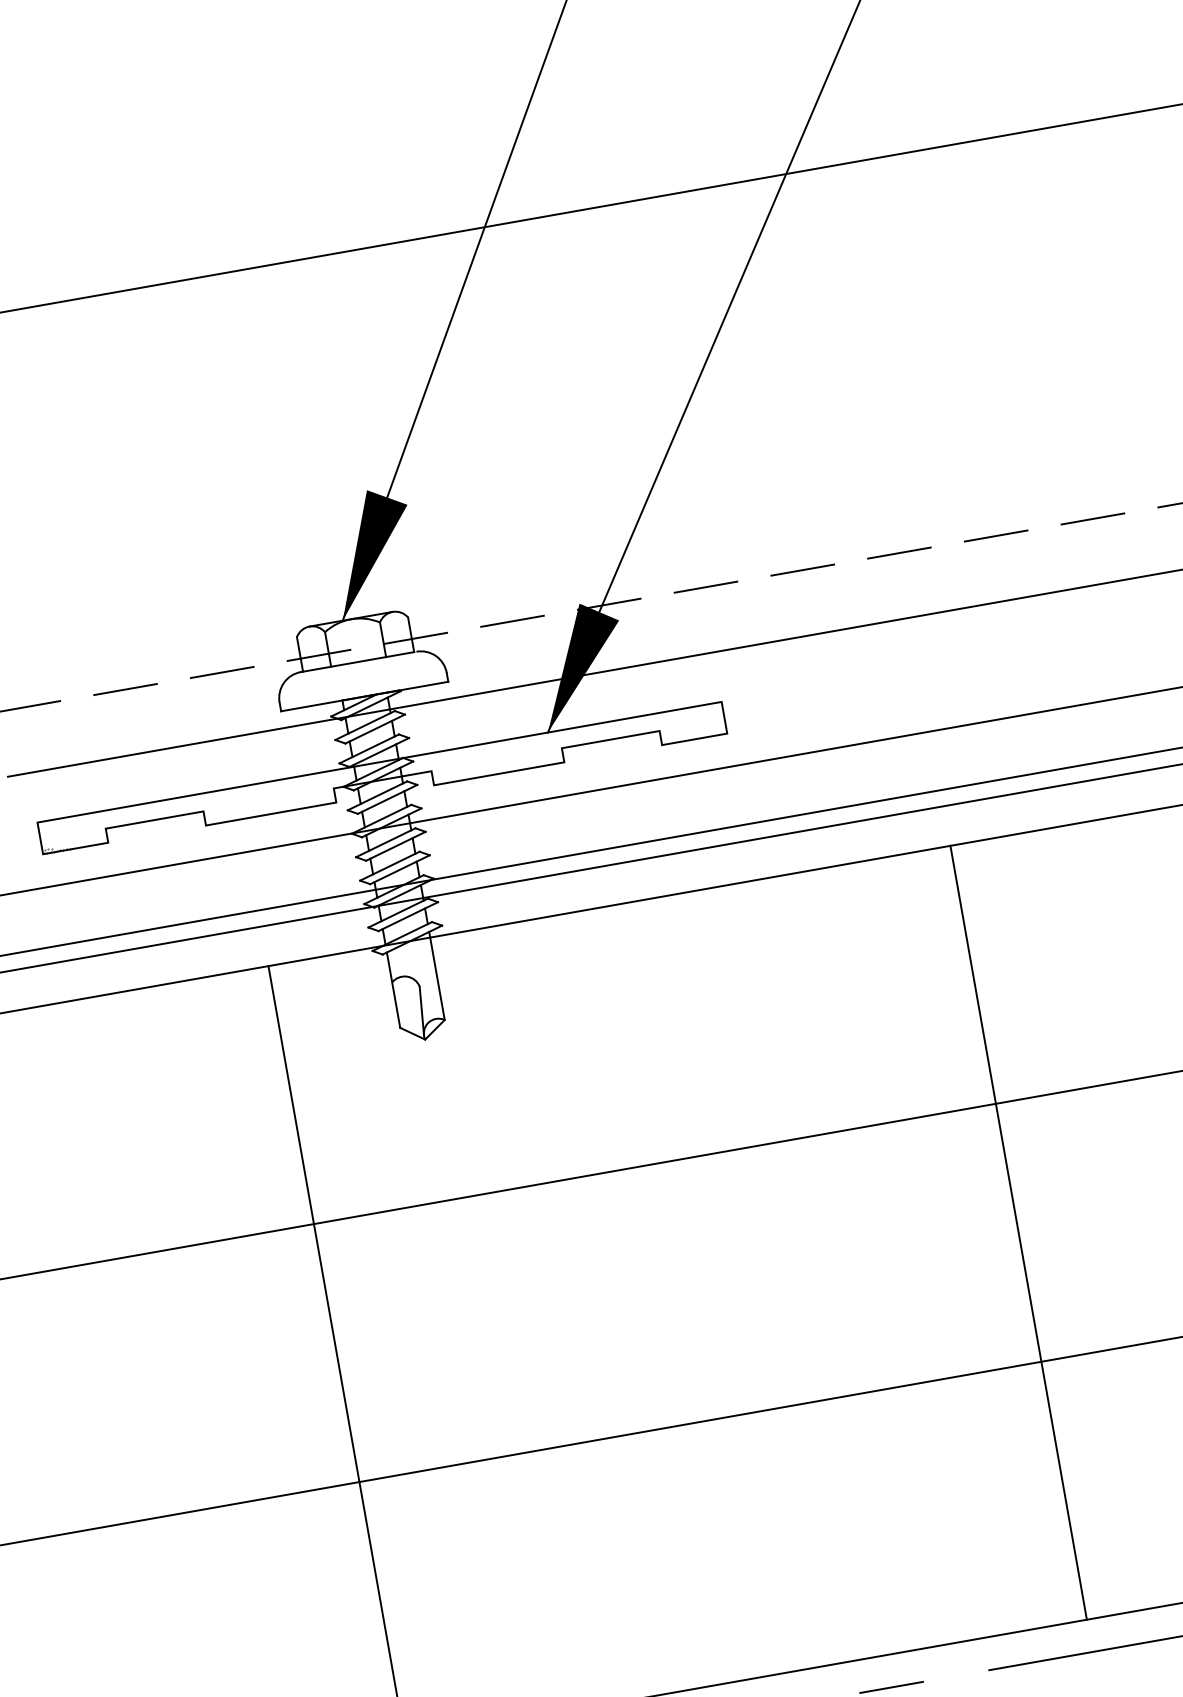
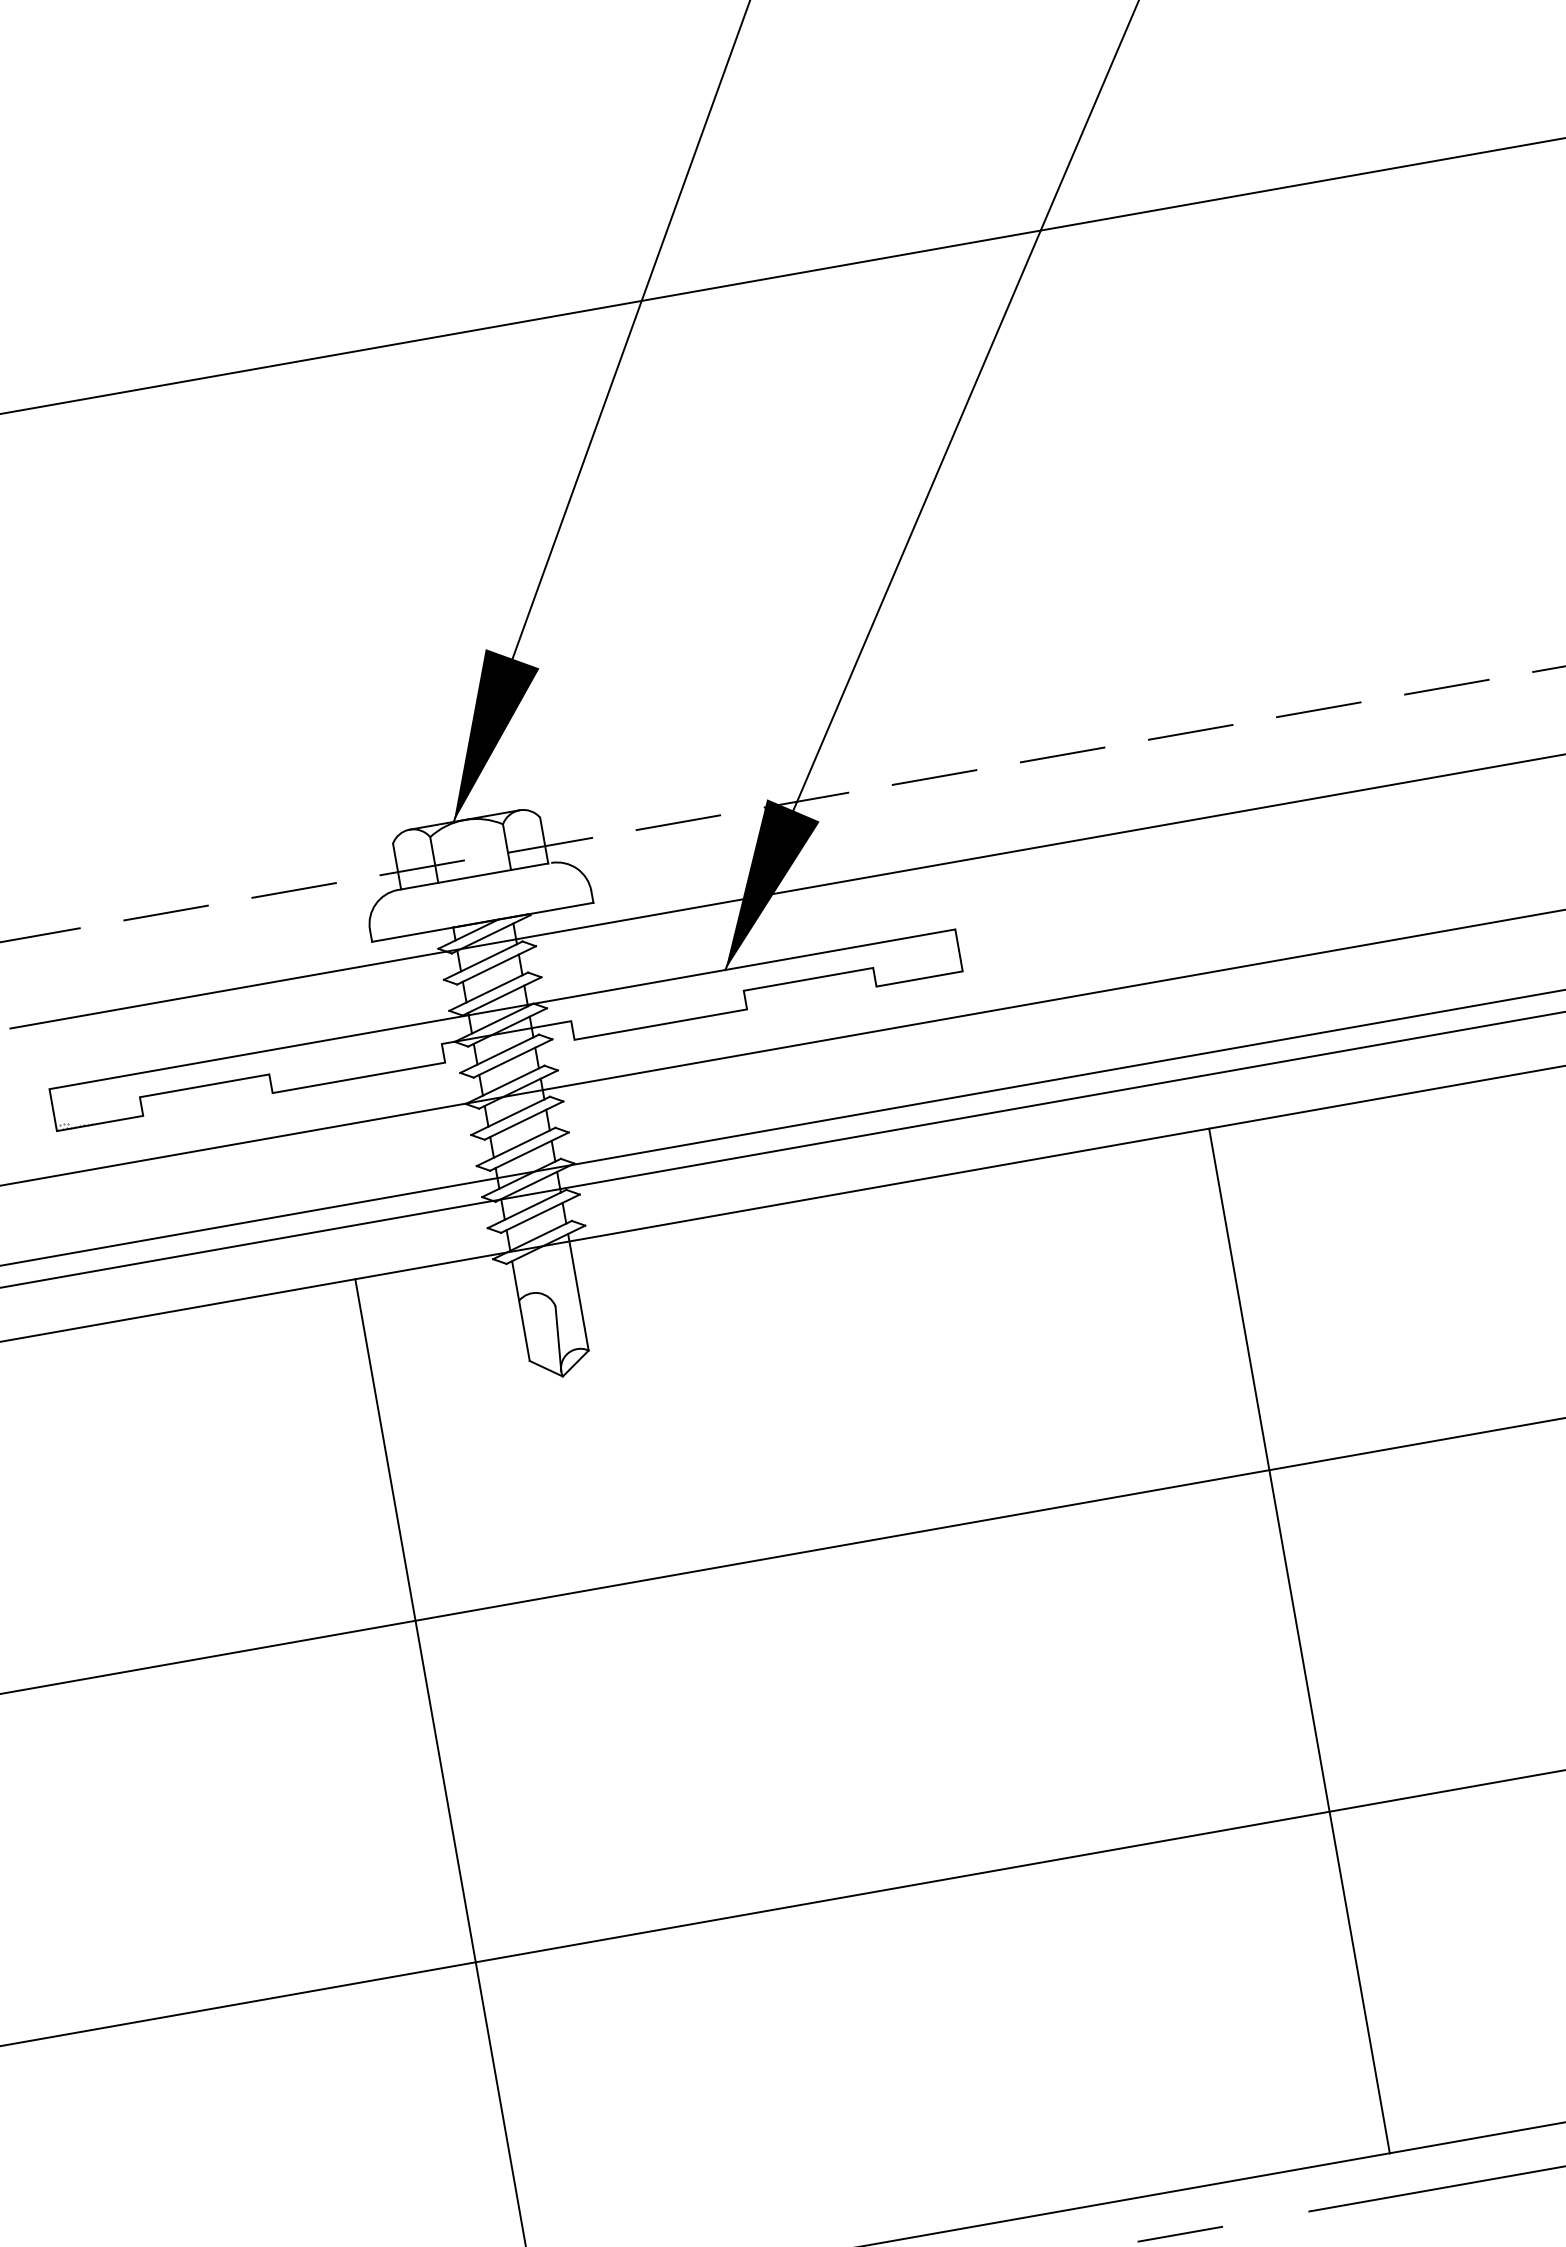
line: (1018, 1232) -> (1299, 1640), moved

